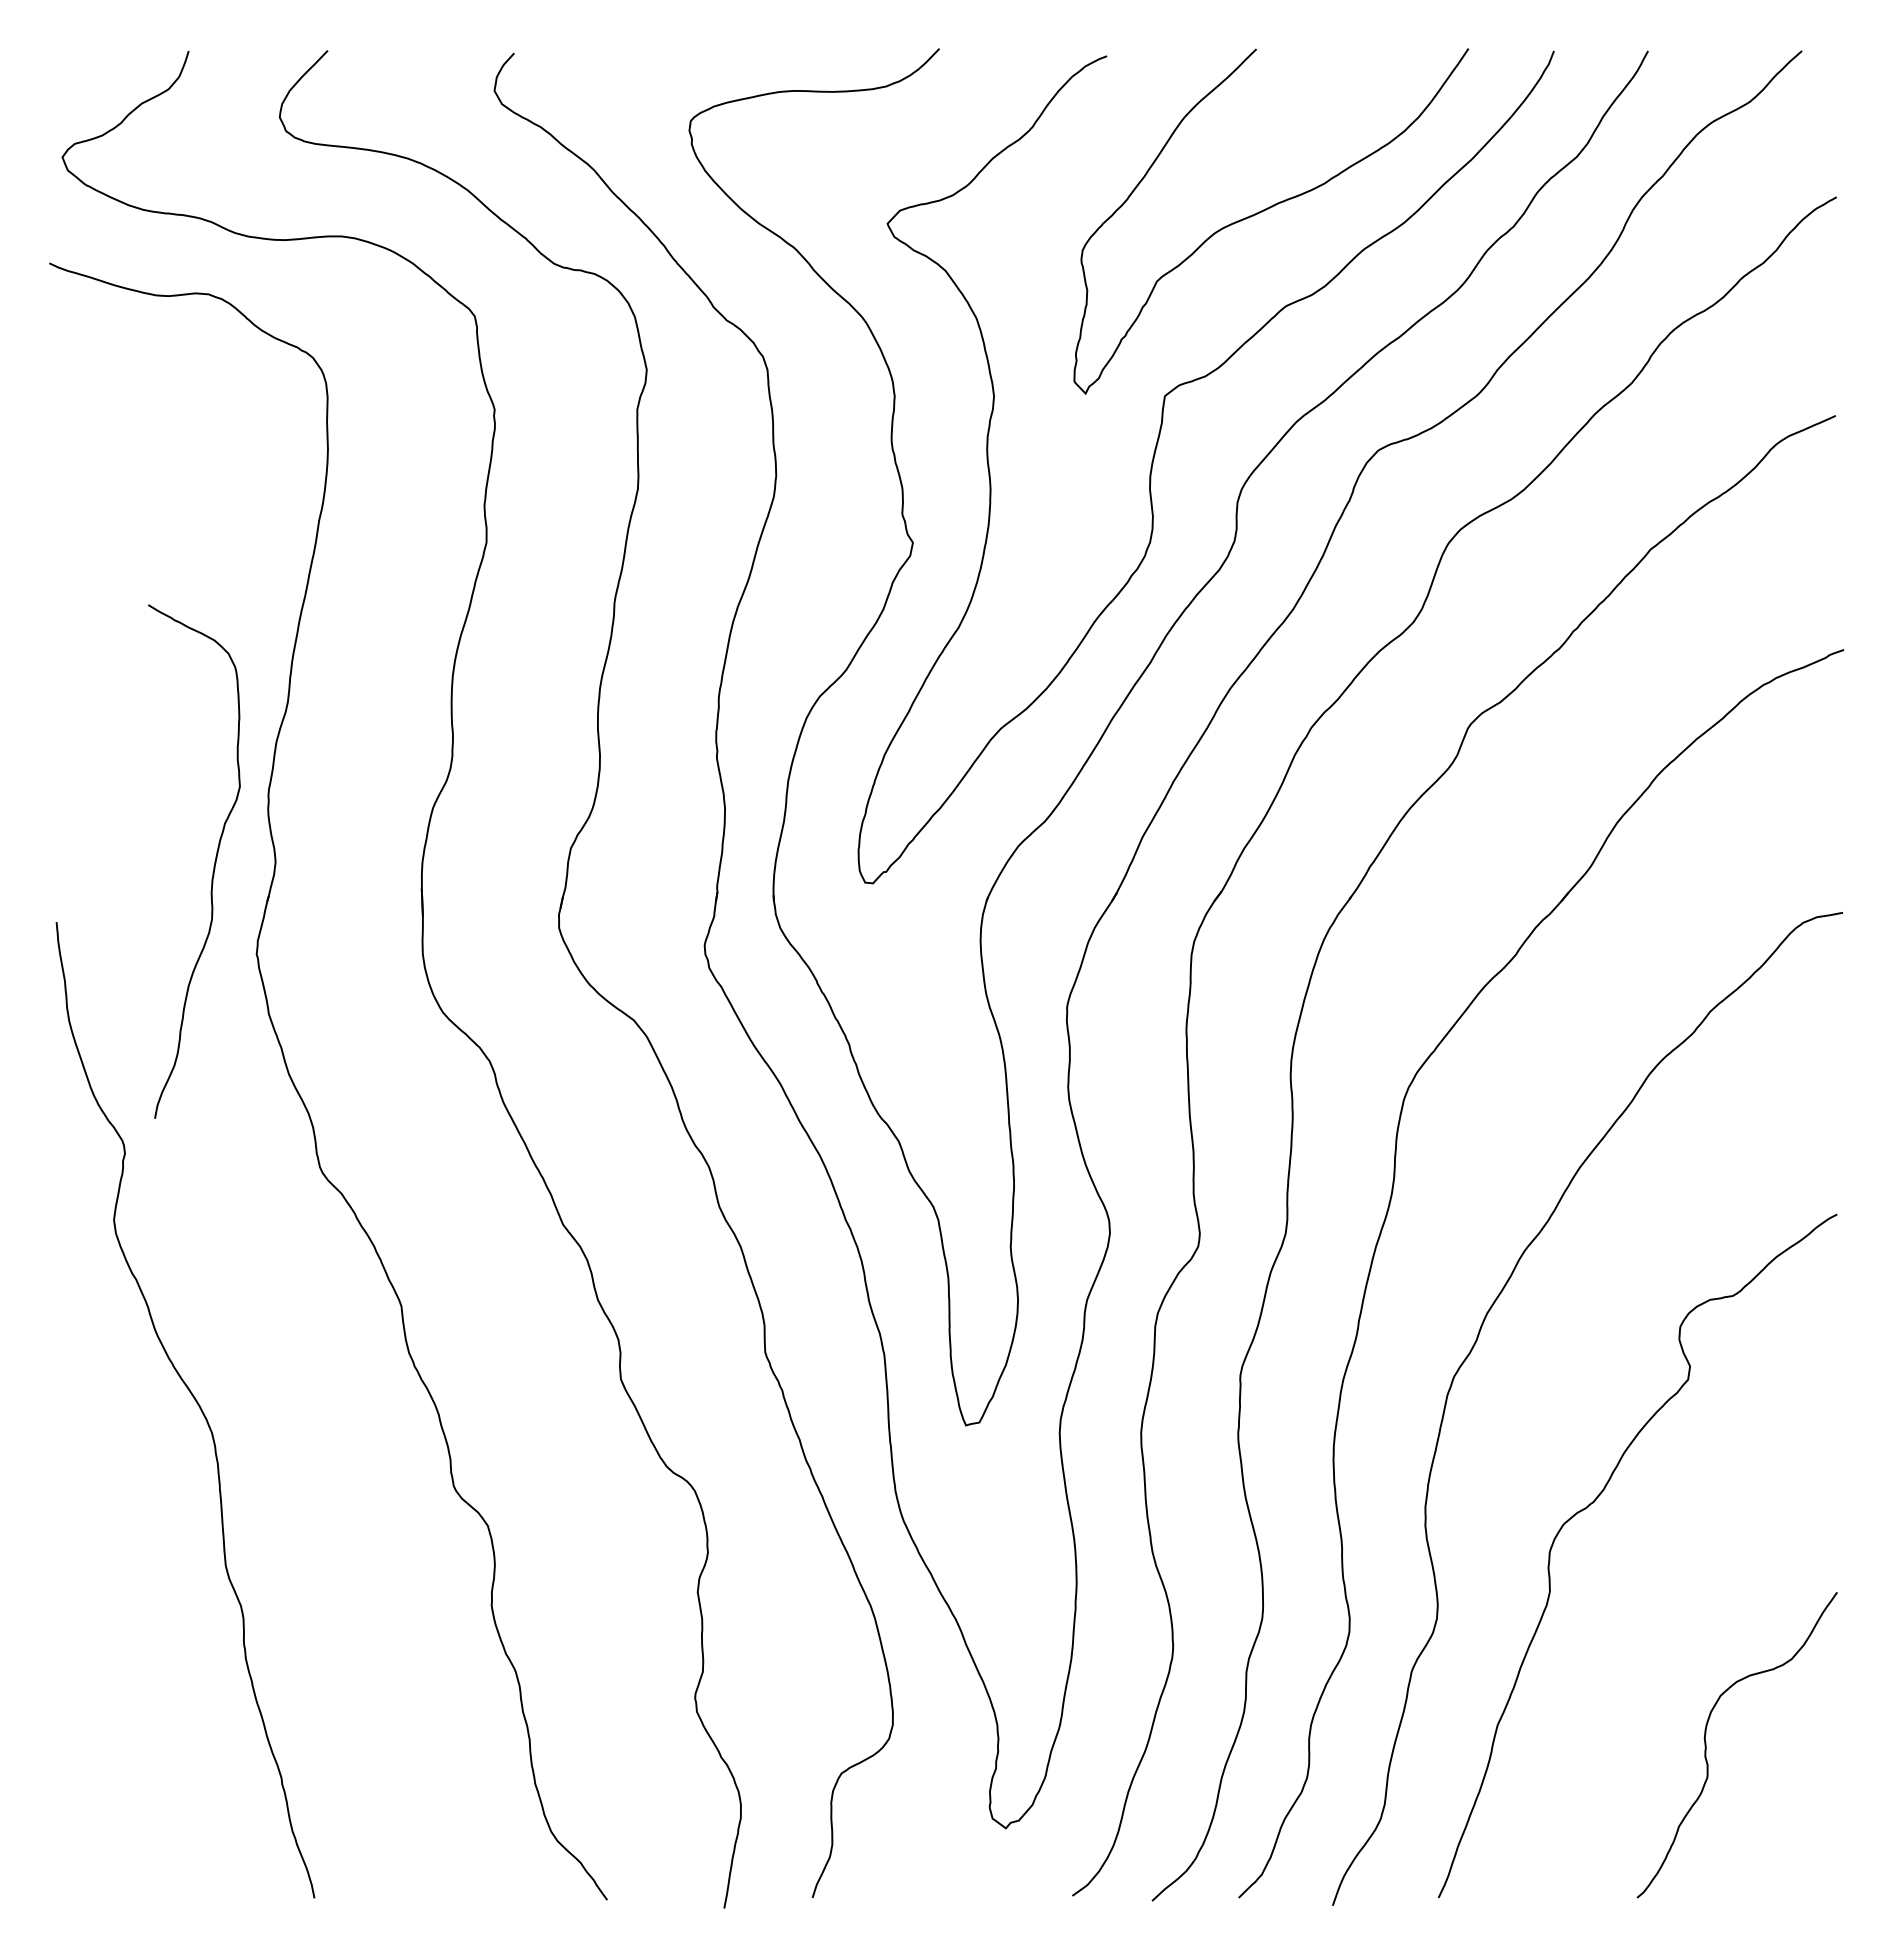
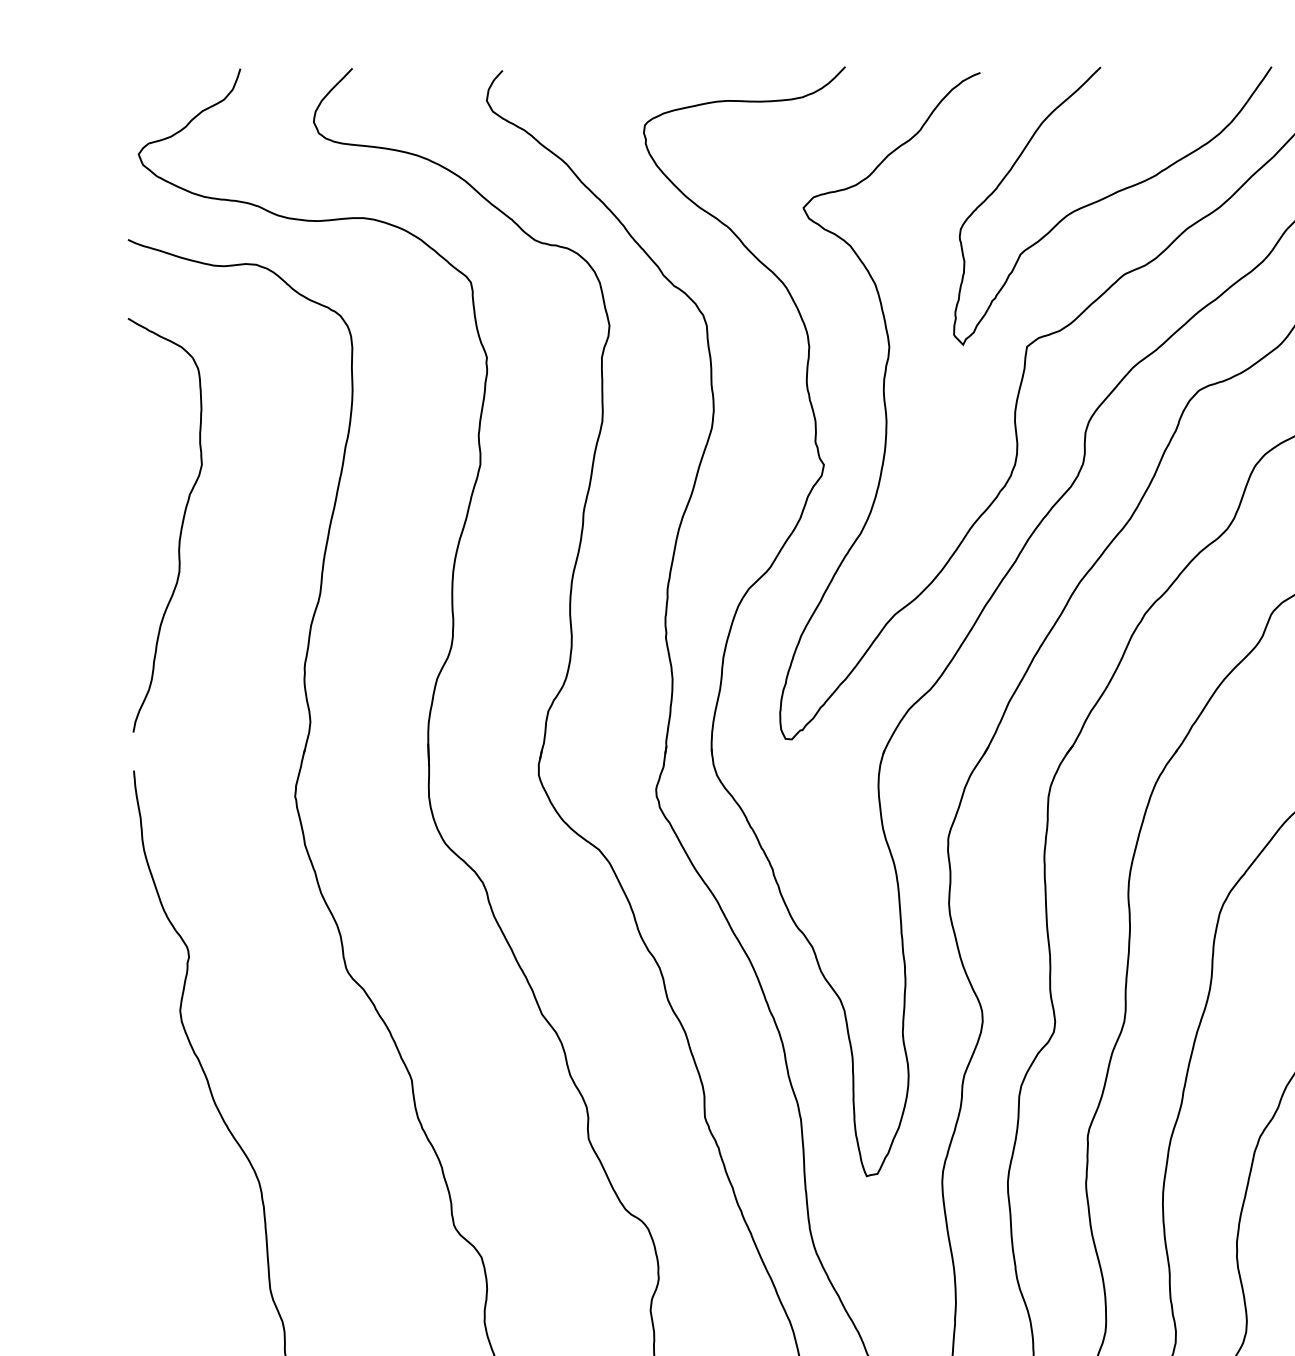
curve: (213, 866) -> (180, 529), moved

